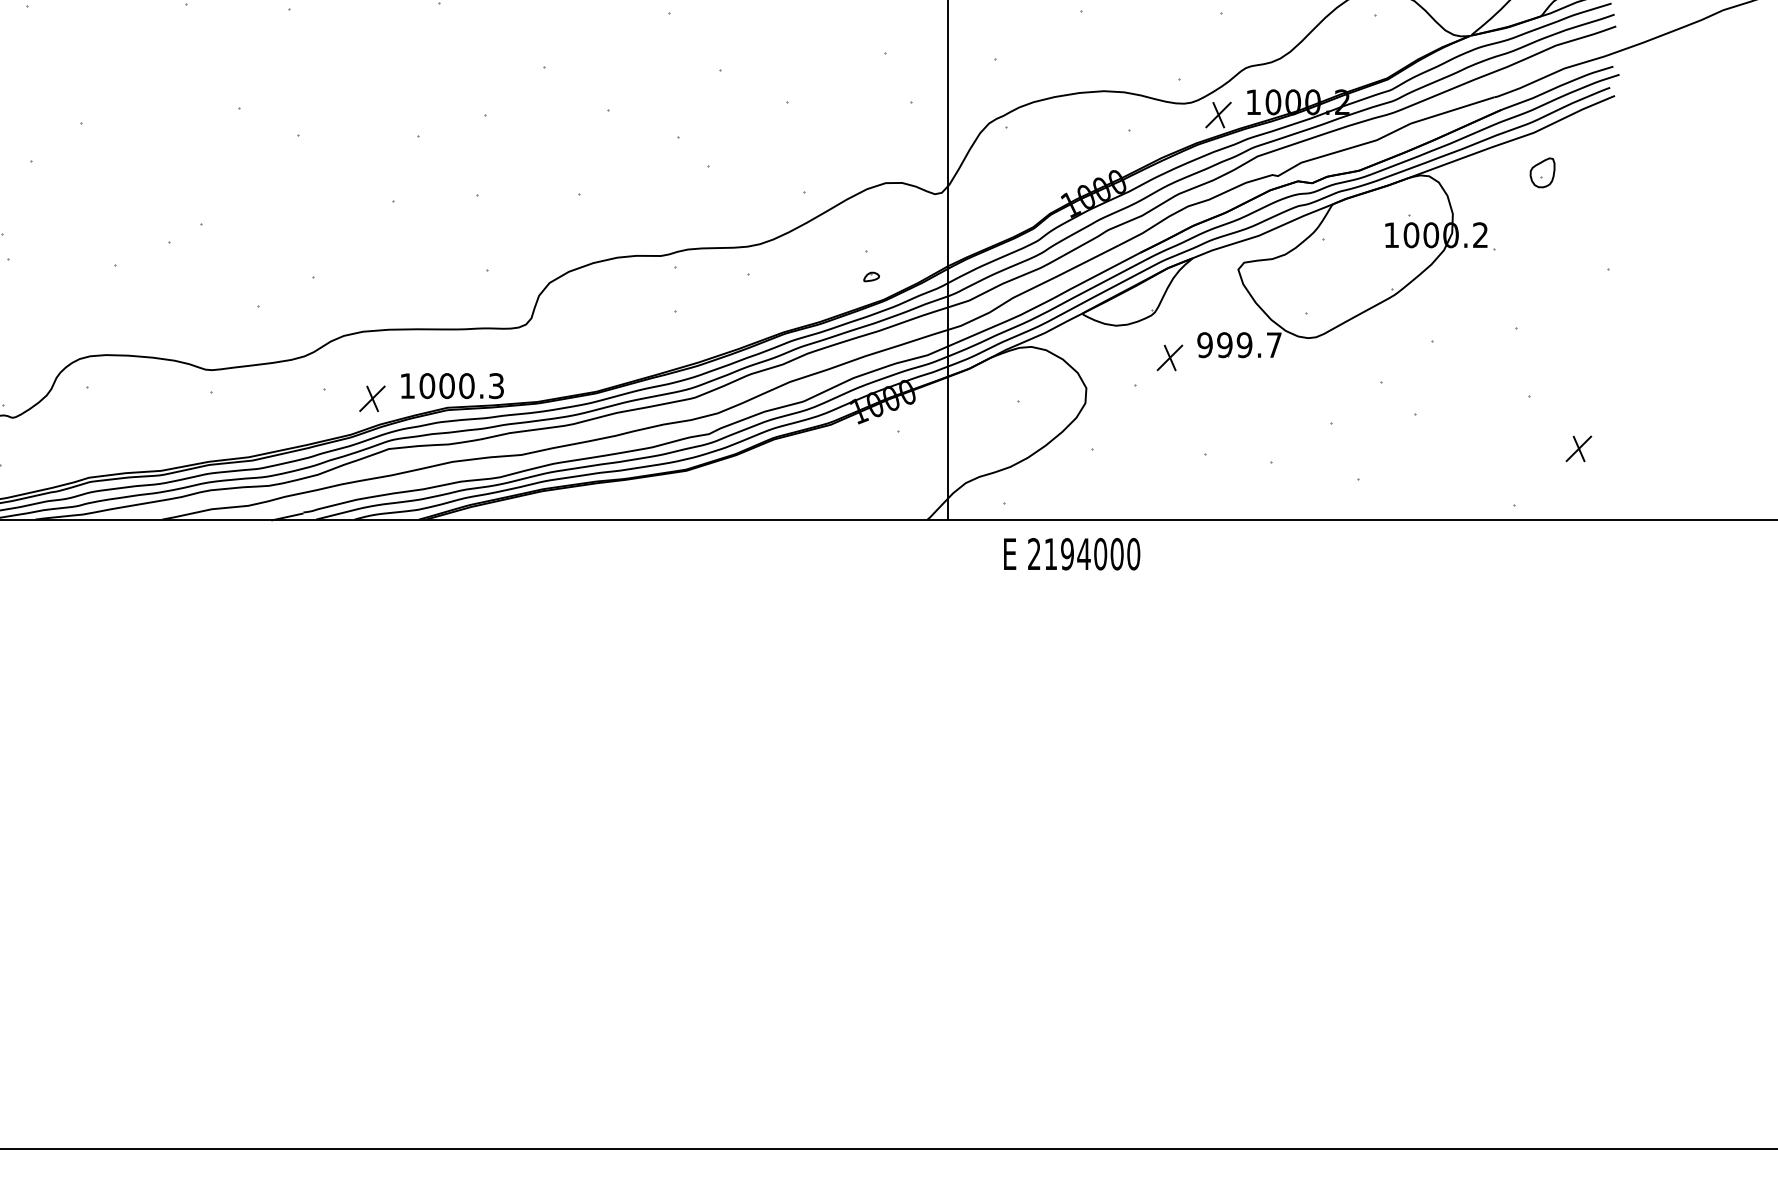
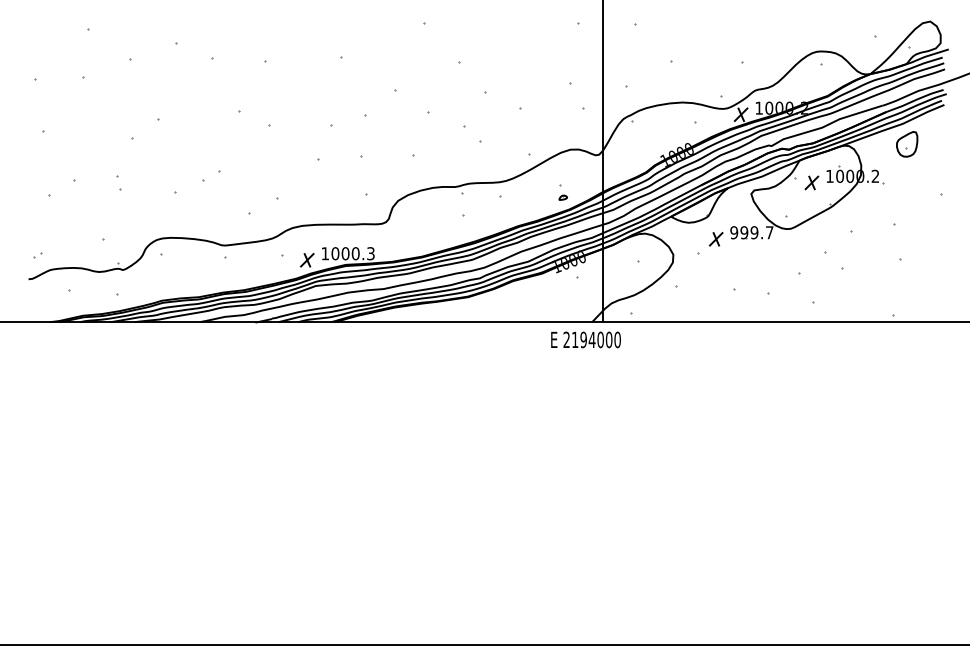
part: (1542, 173) -> (907, 144), size x1.67
part: (1578, 448) -> (811, 182), moved
text: (1071, 553) -> (585, 339), moved

